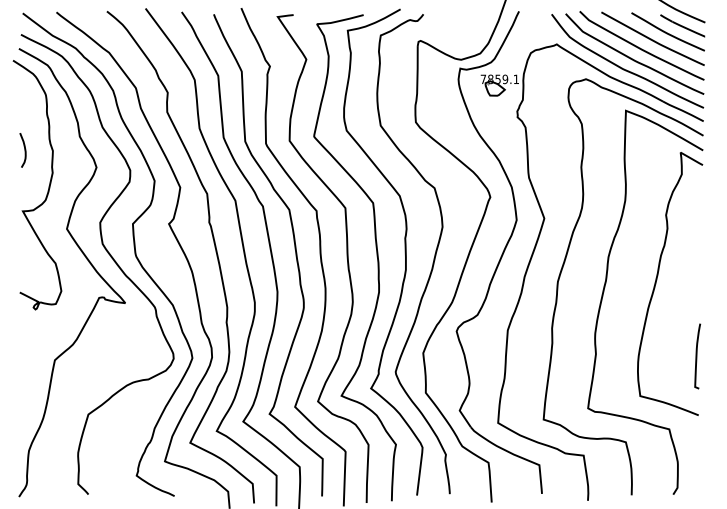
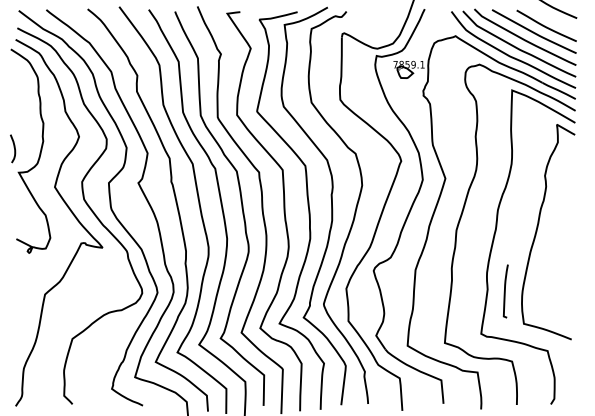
line: (682, 25) -> (558, 20), removed
curve: (23, 148) -> (13, 147), moved
curve: (697, 356) -> (505, 291), moved

